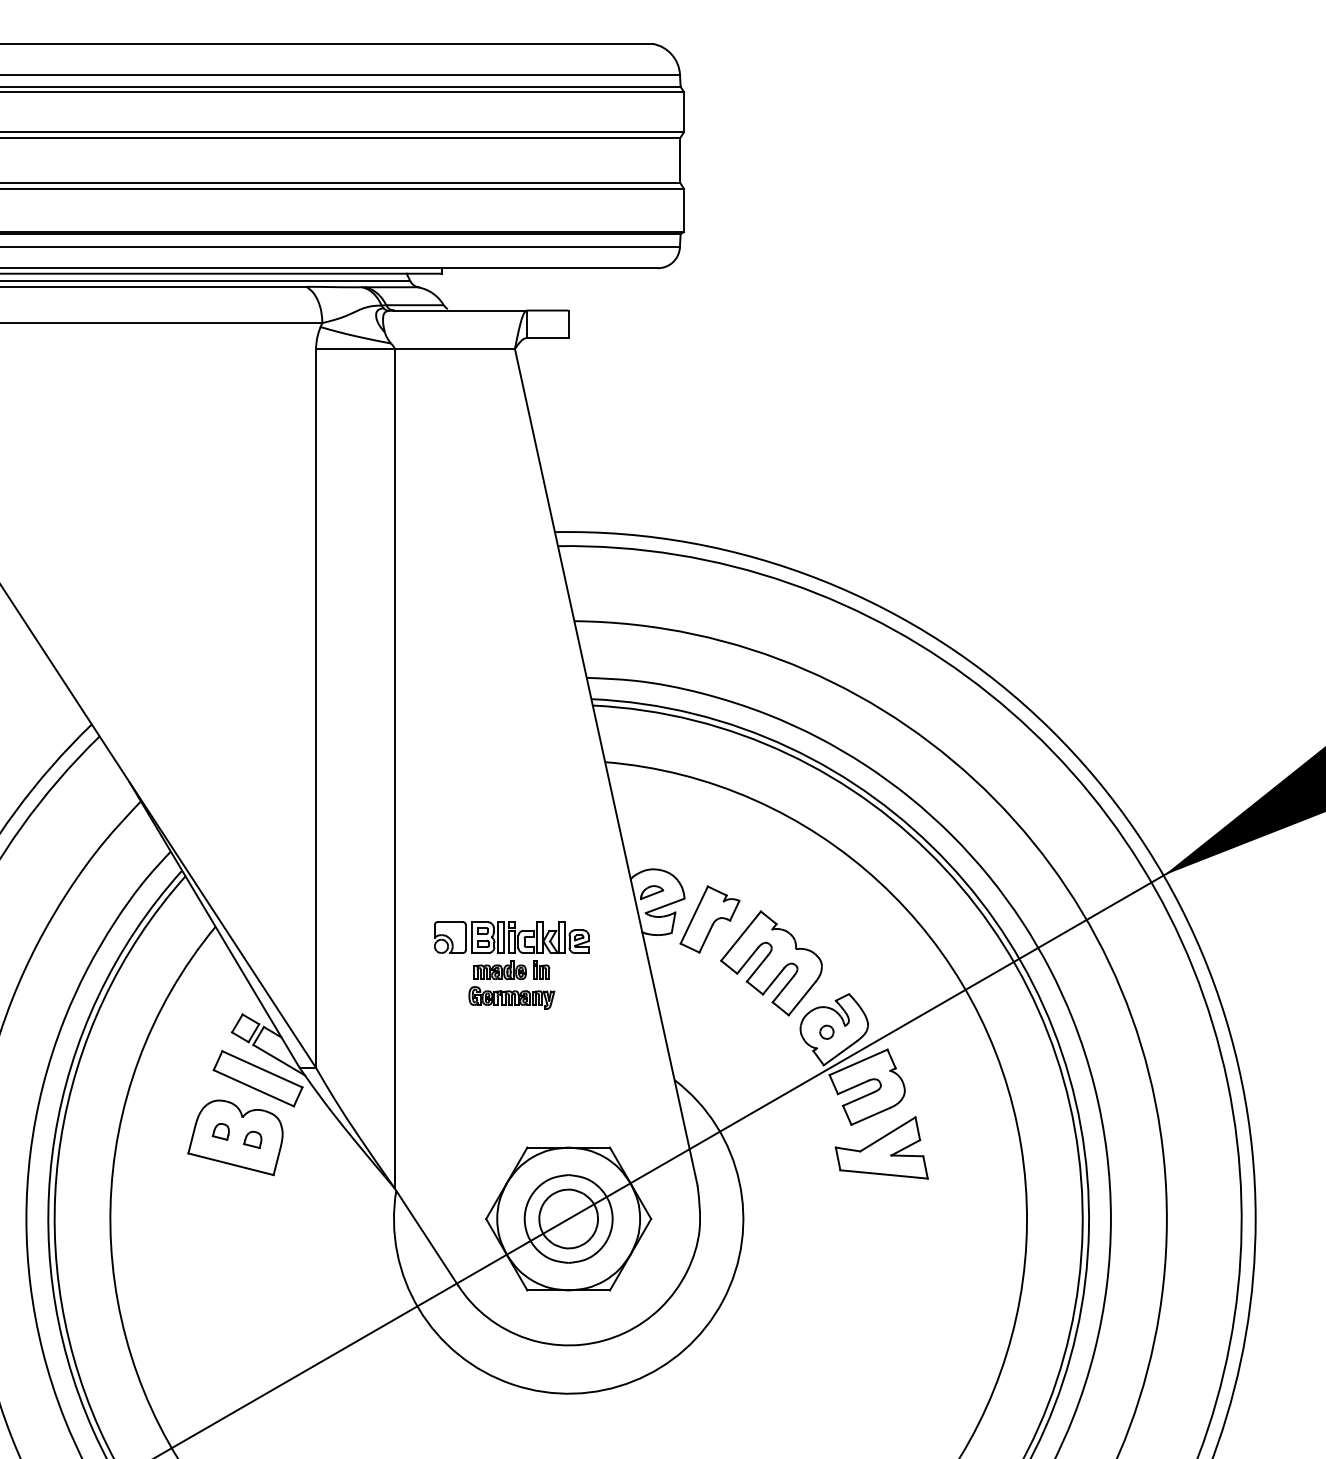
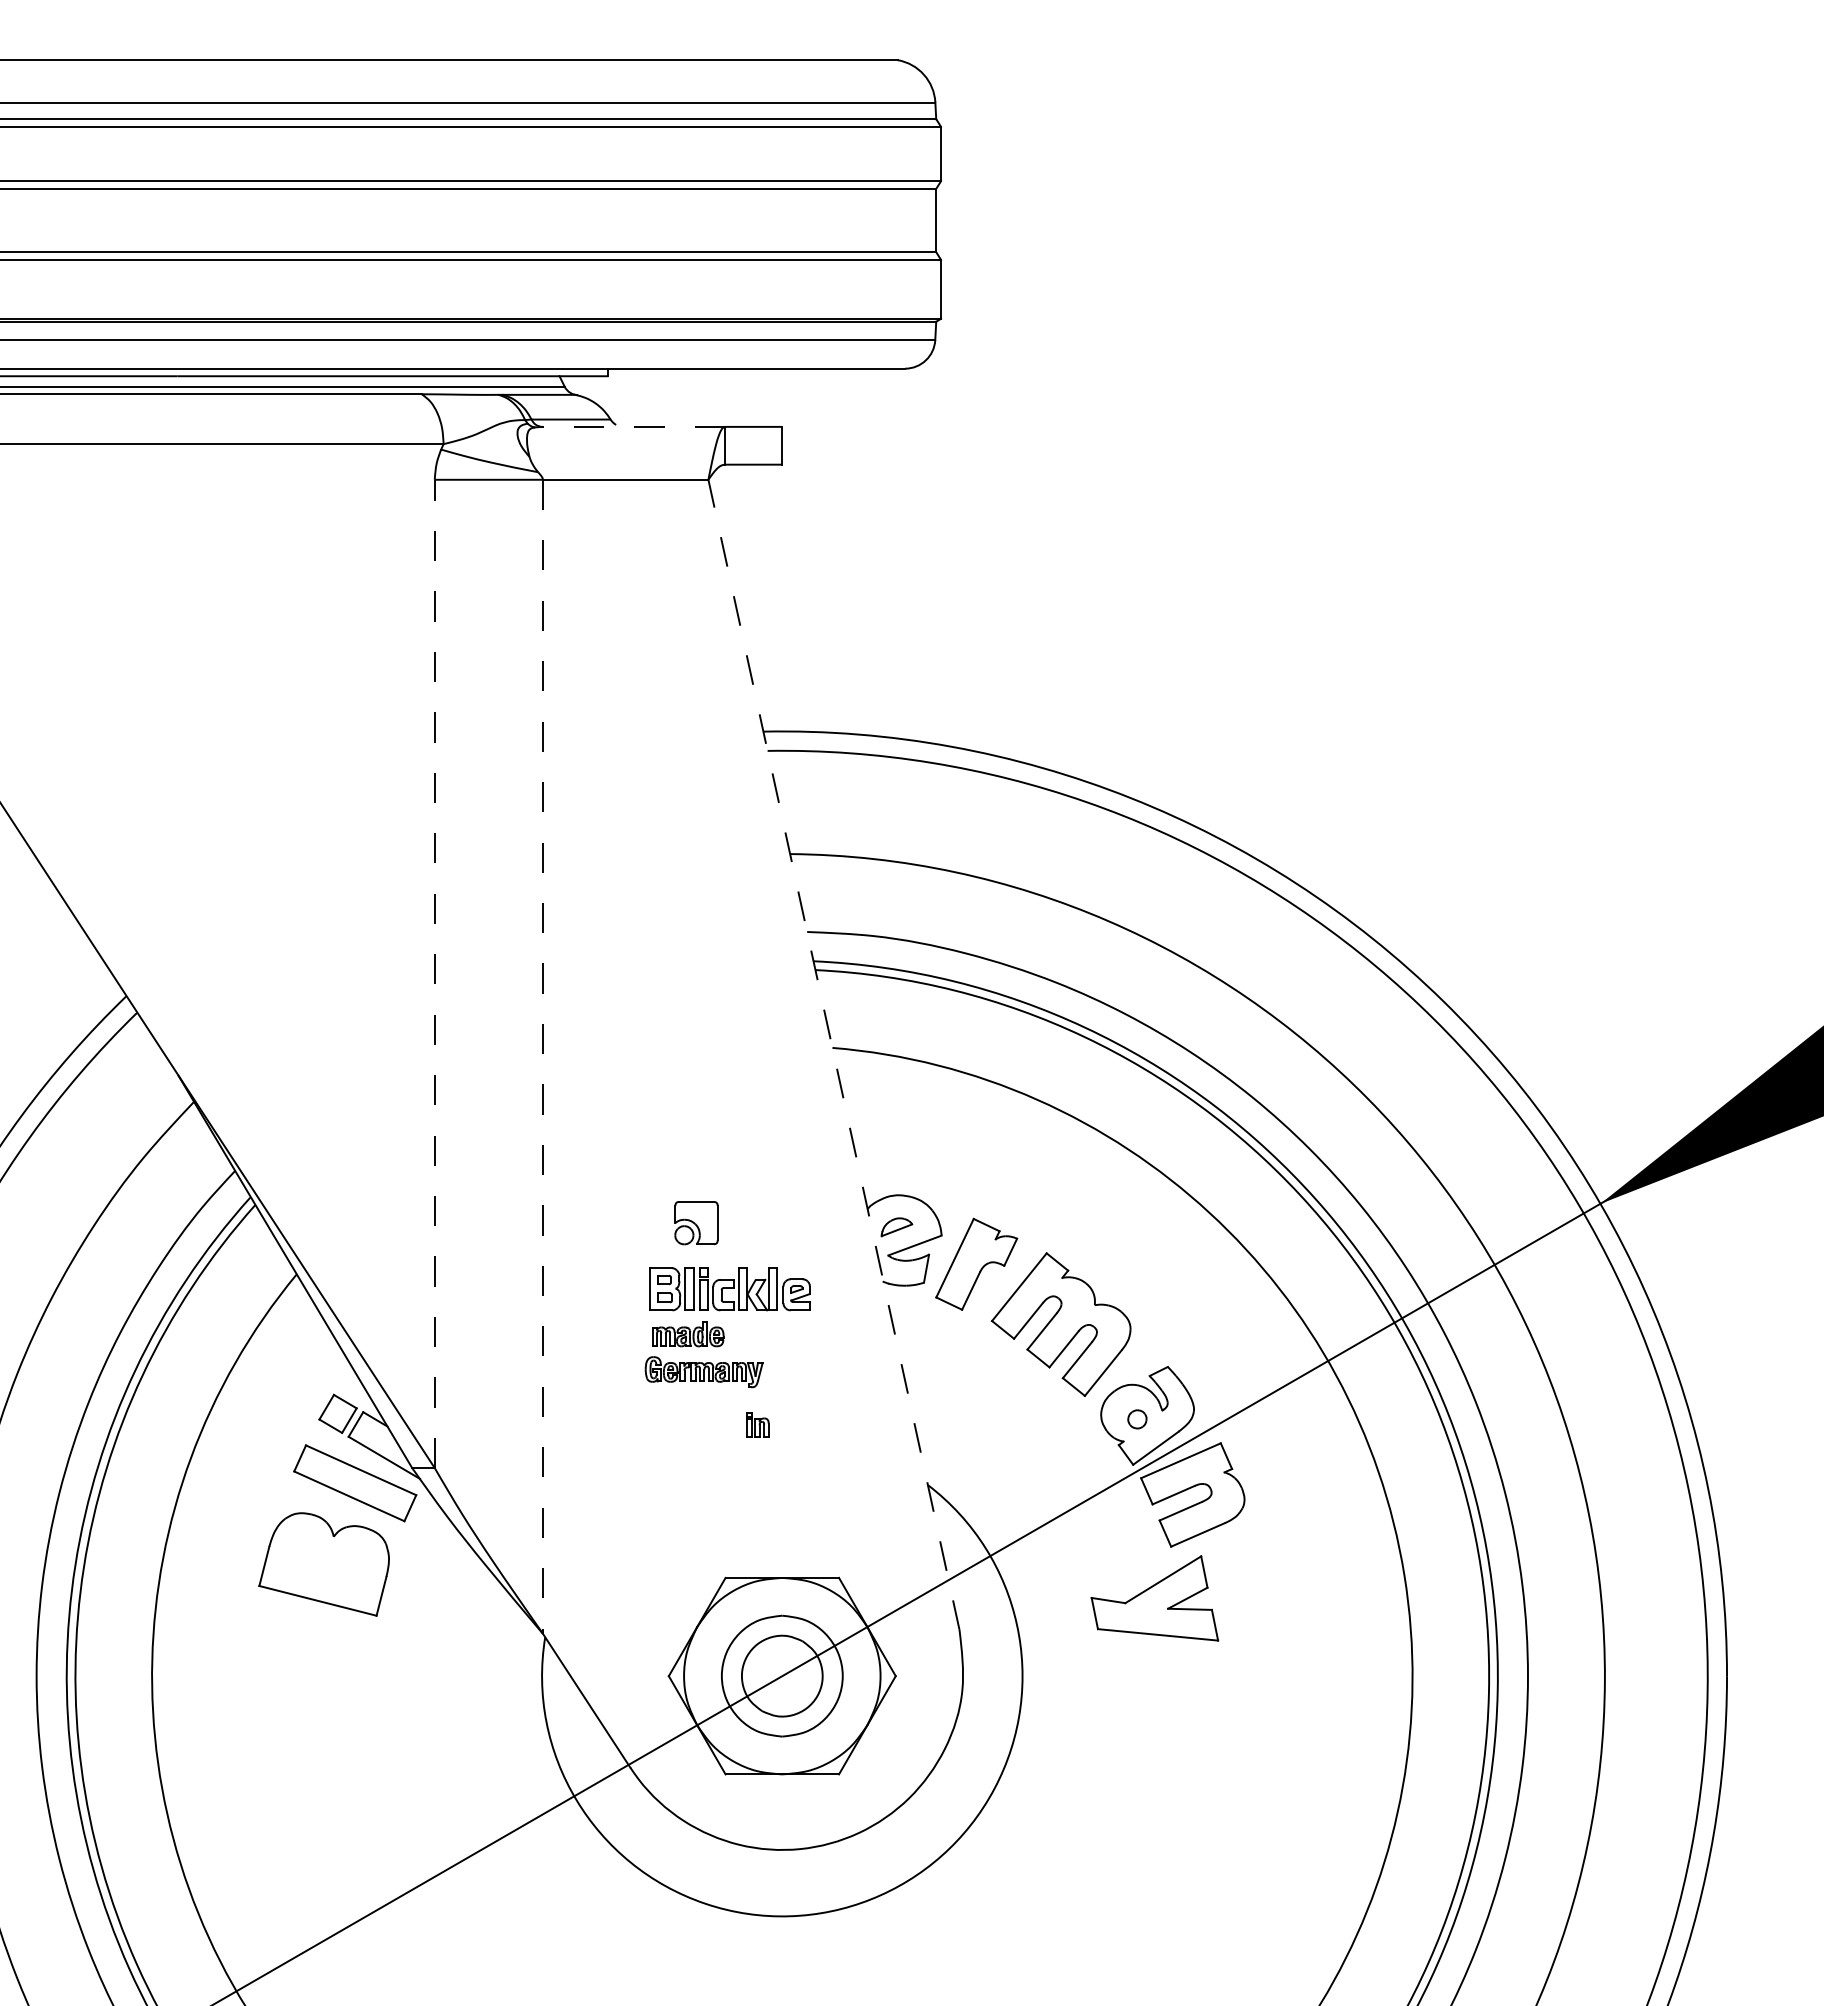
line: (460, 310) -> (633, 426), solid -> dashed
line: (315, 708) -> (434, 973), solid -> dashed
line: (605, 766) -> (833, 1054), solid -> dashed
line: (394, 769) -> (542, 1057), solid -> dashed
part: (450, 937) -> (696, 1223), moved
part: (541, 969) -> (757, 1424), moved
part: (220, 1132) -> (303, 1556), removed
part: (252, 1140) -> (347, 1567), removed
part: (881, 1148) -> (1154, 1598), moved

